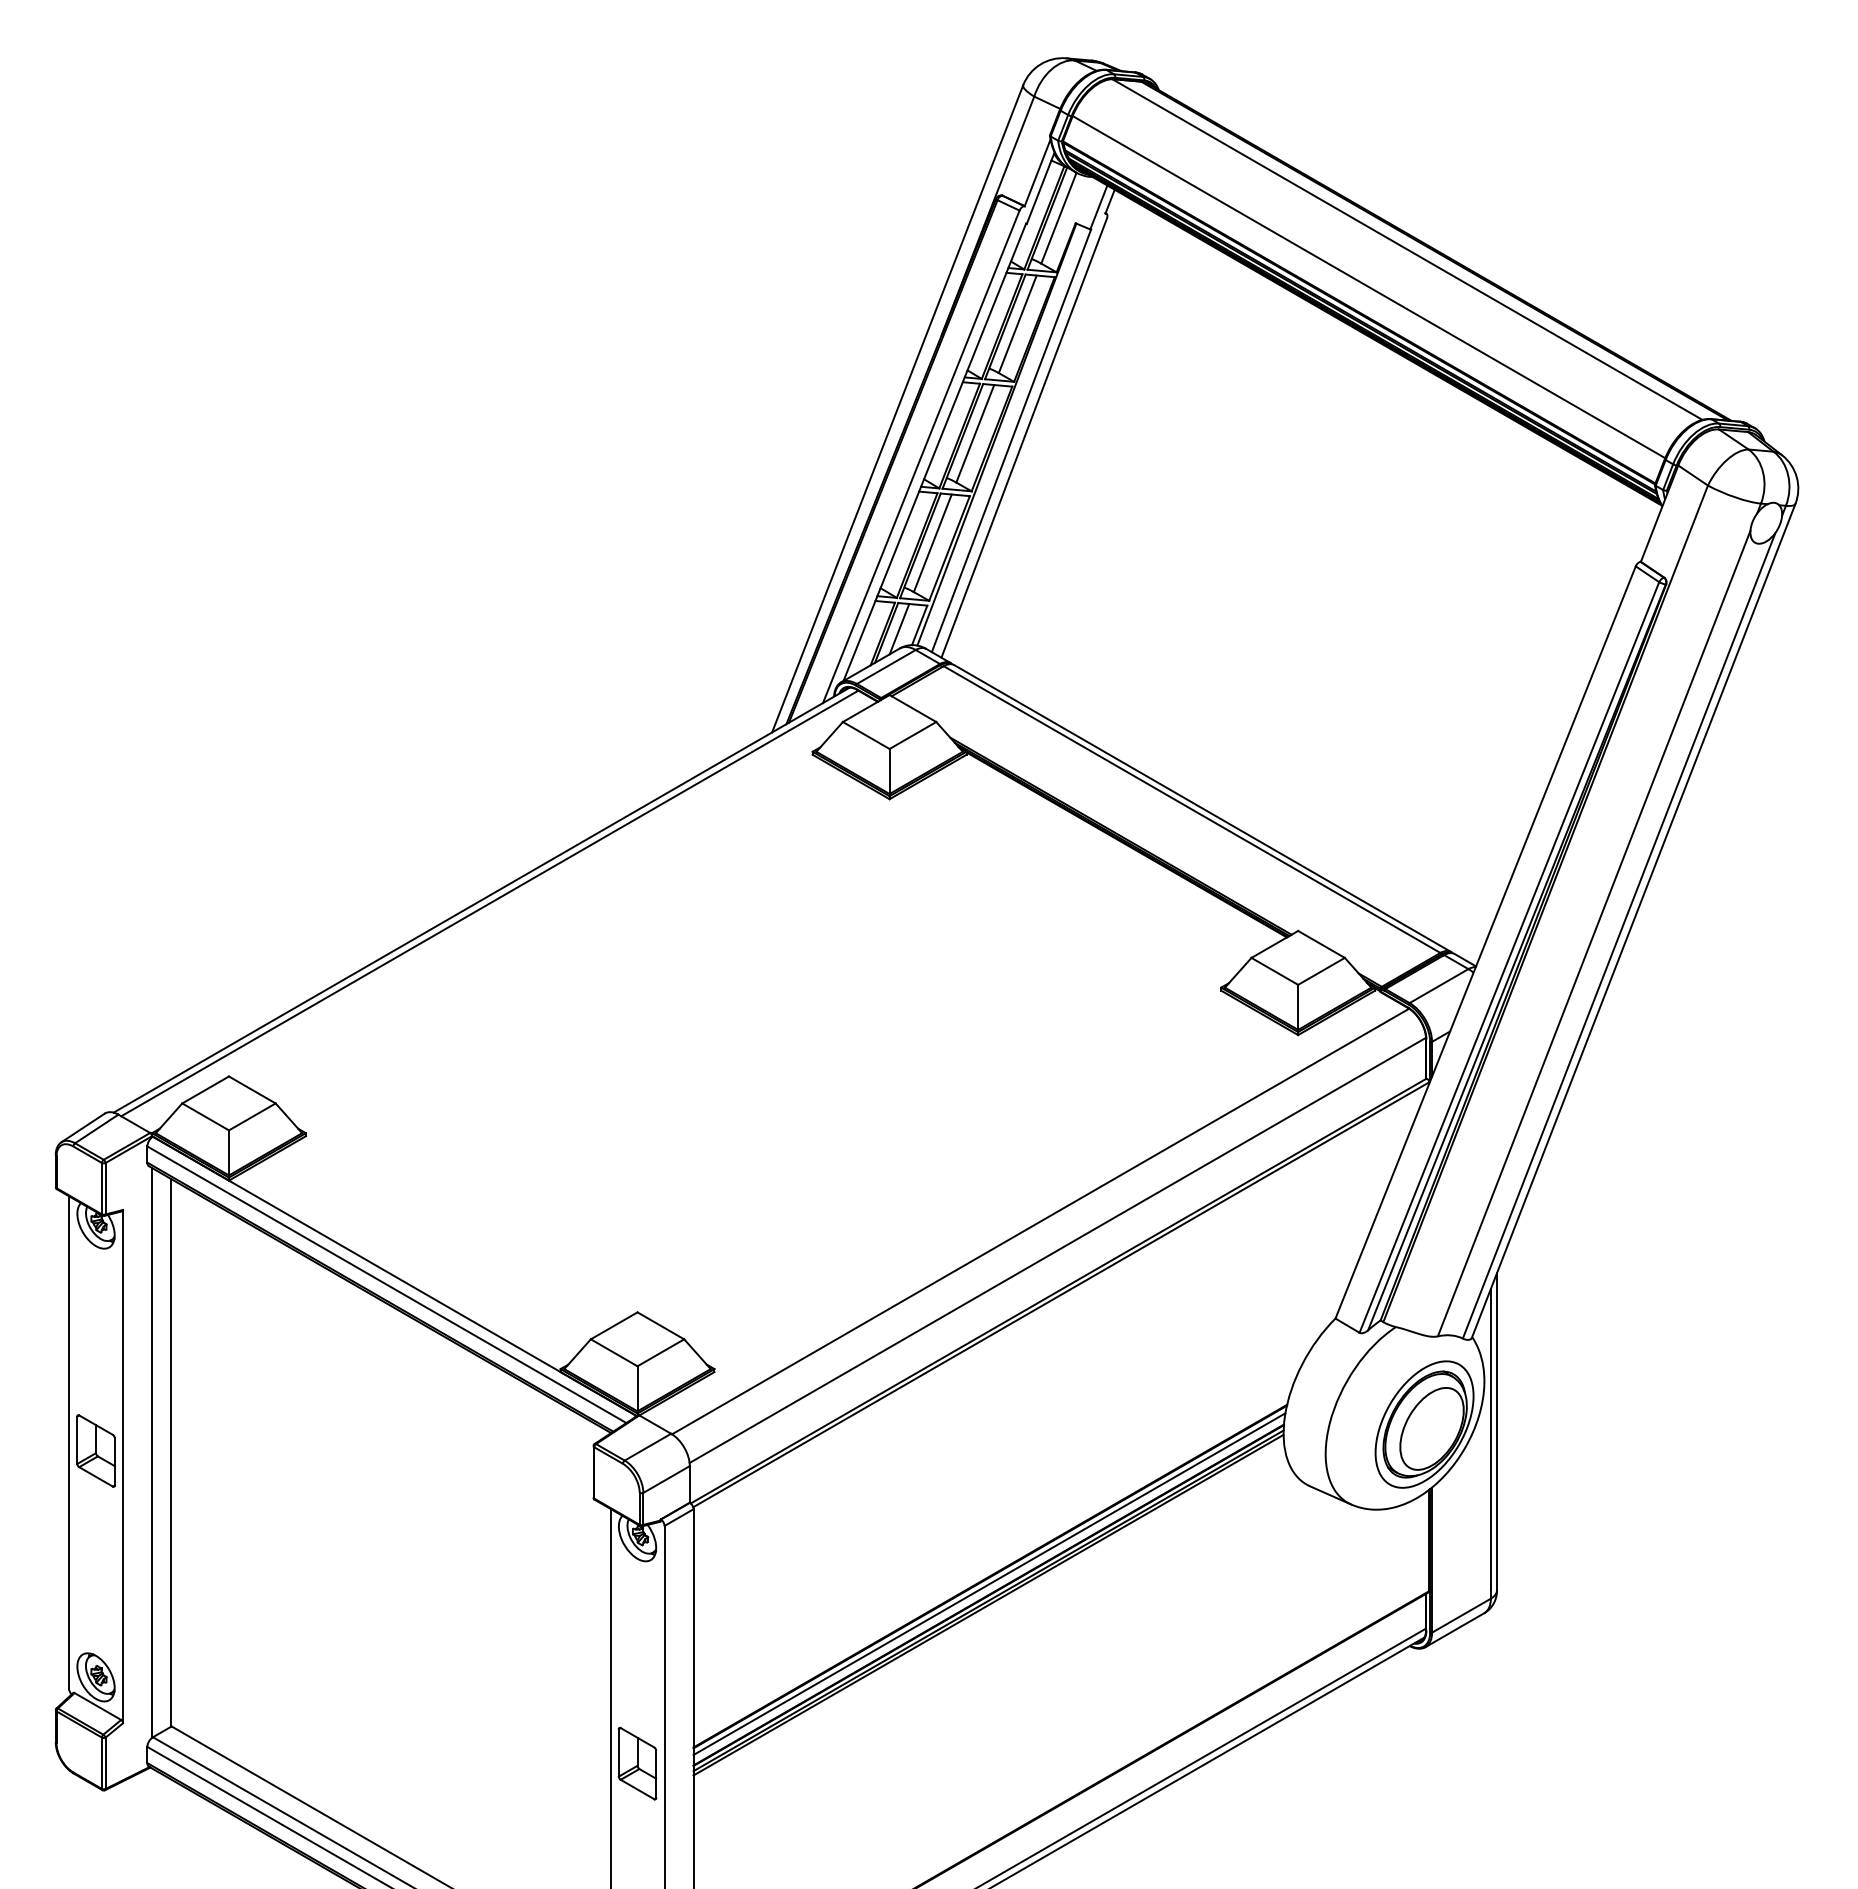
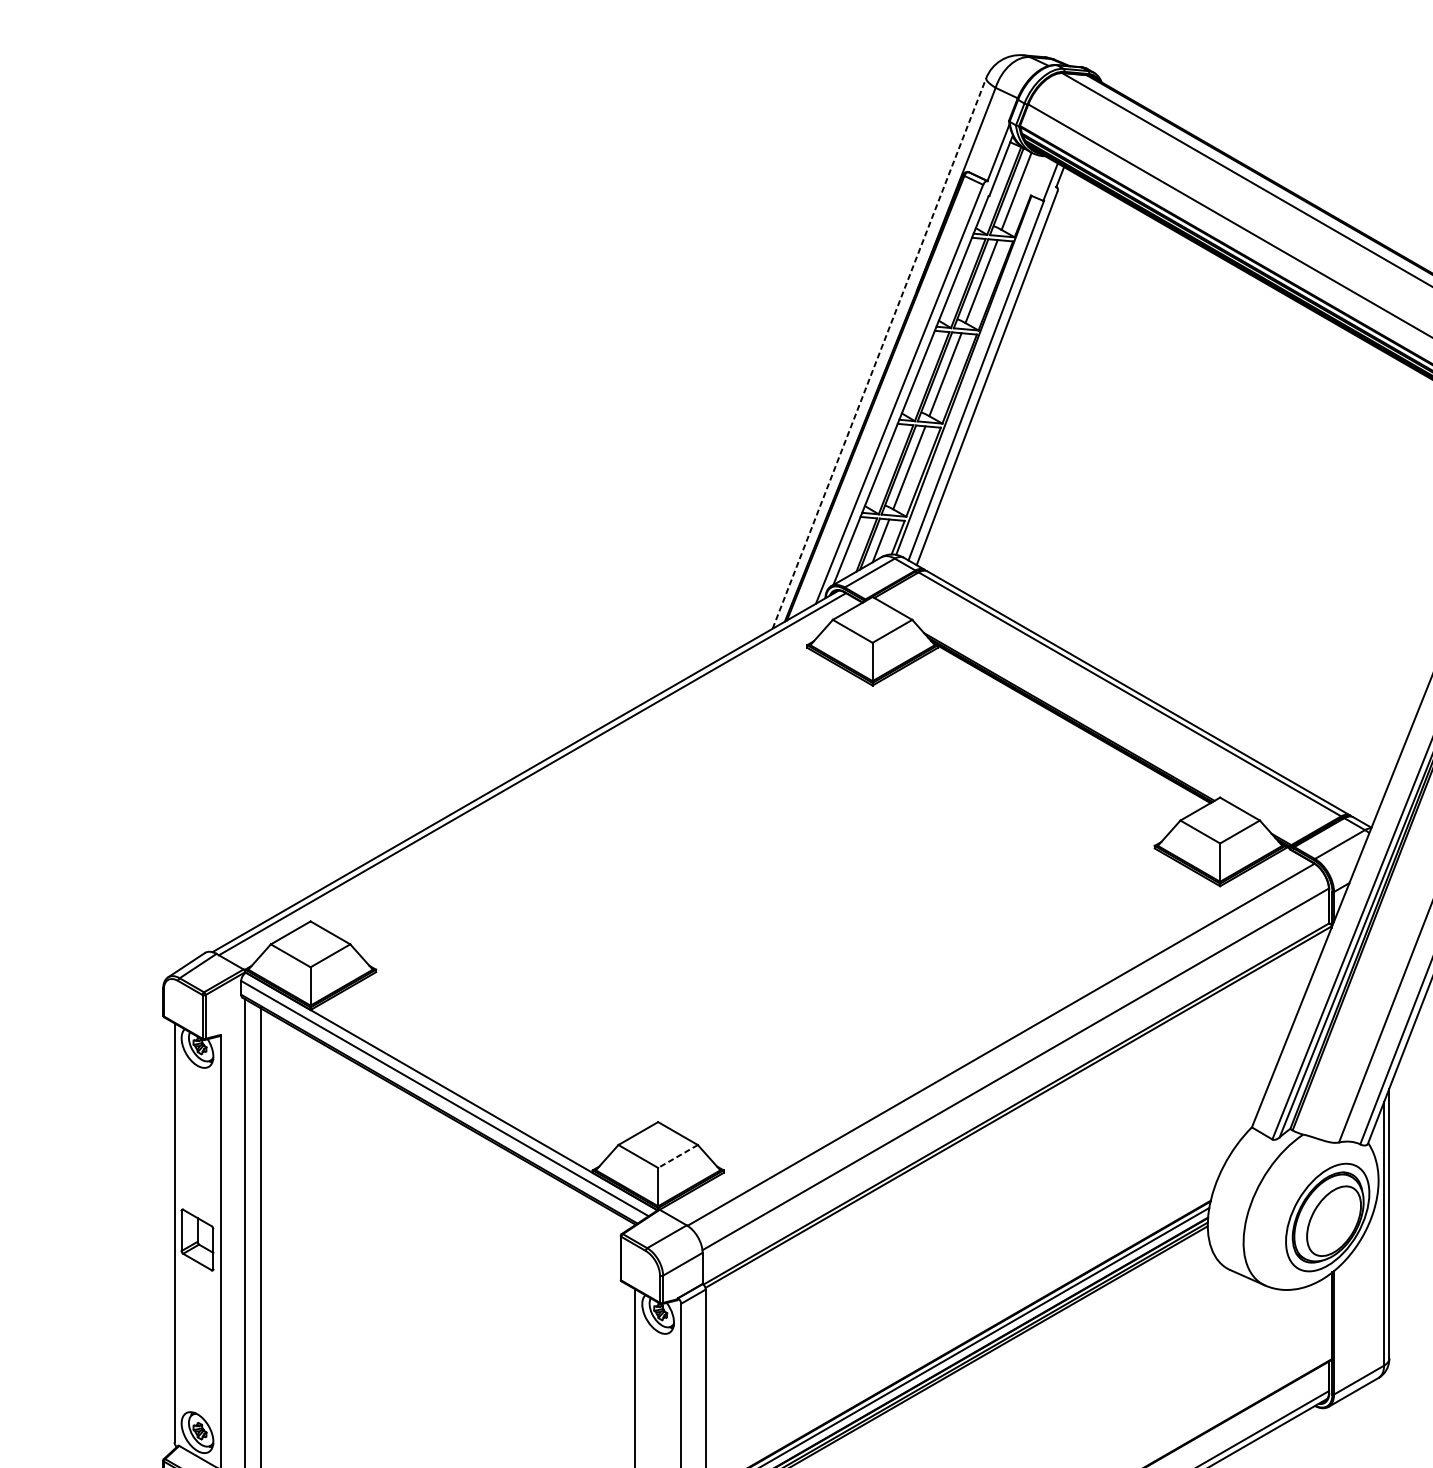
line: (897, 408) -> (879, 353), solid -> dashed
line: (660, 1352) -> (677, 1156), solid -> dashed

